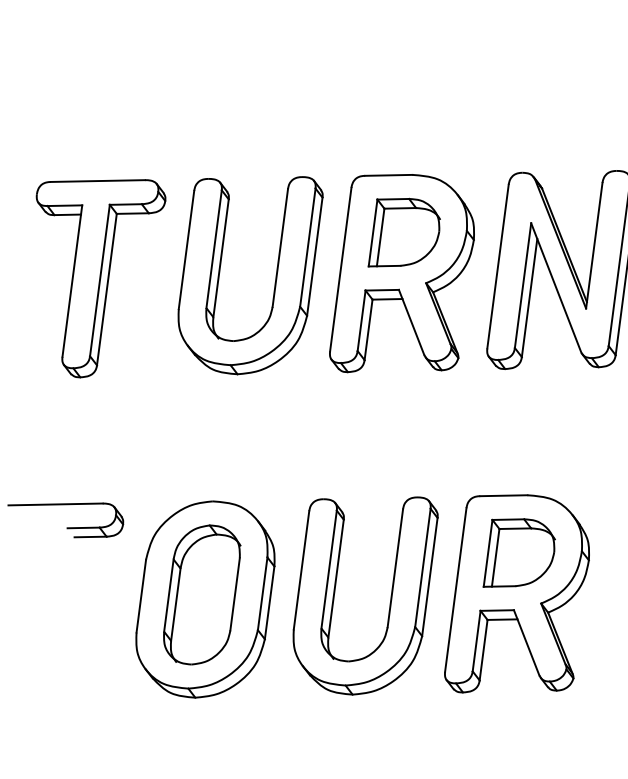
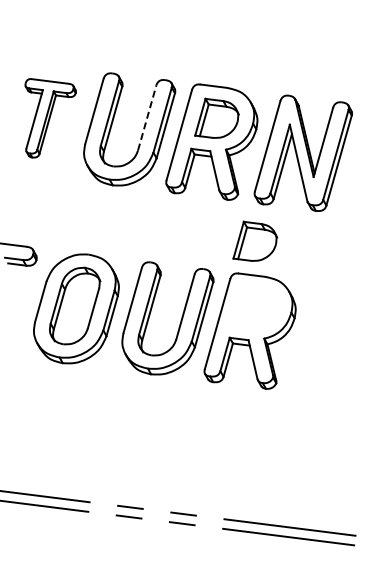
line: (280, 248) -> (147, 118), solid -> dashed
part: (111, 273) -> (50, 118), size x0.7
part: (517, 549) -> (255, 240), moved

